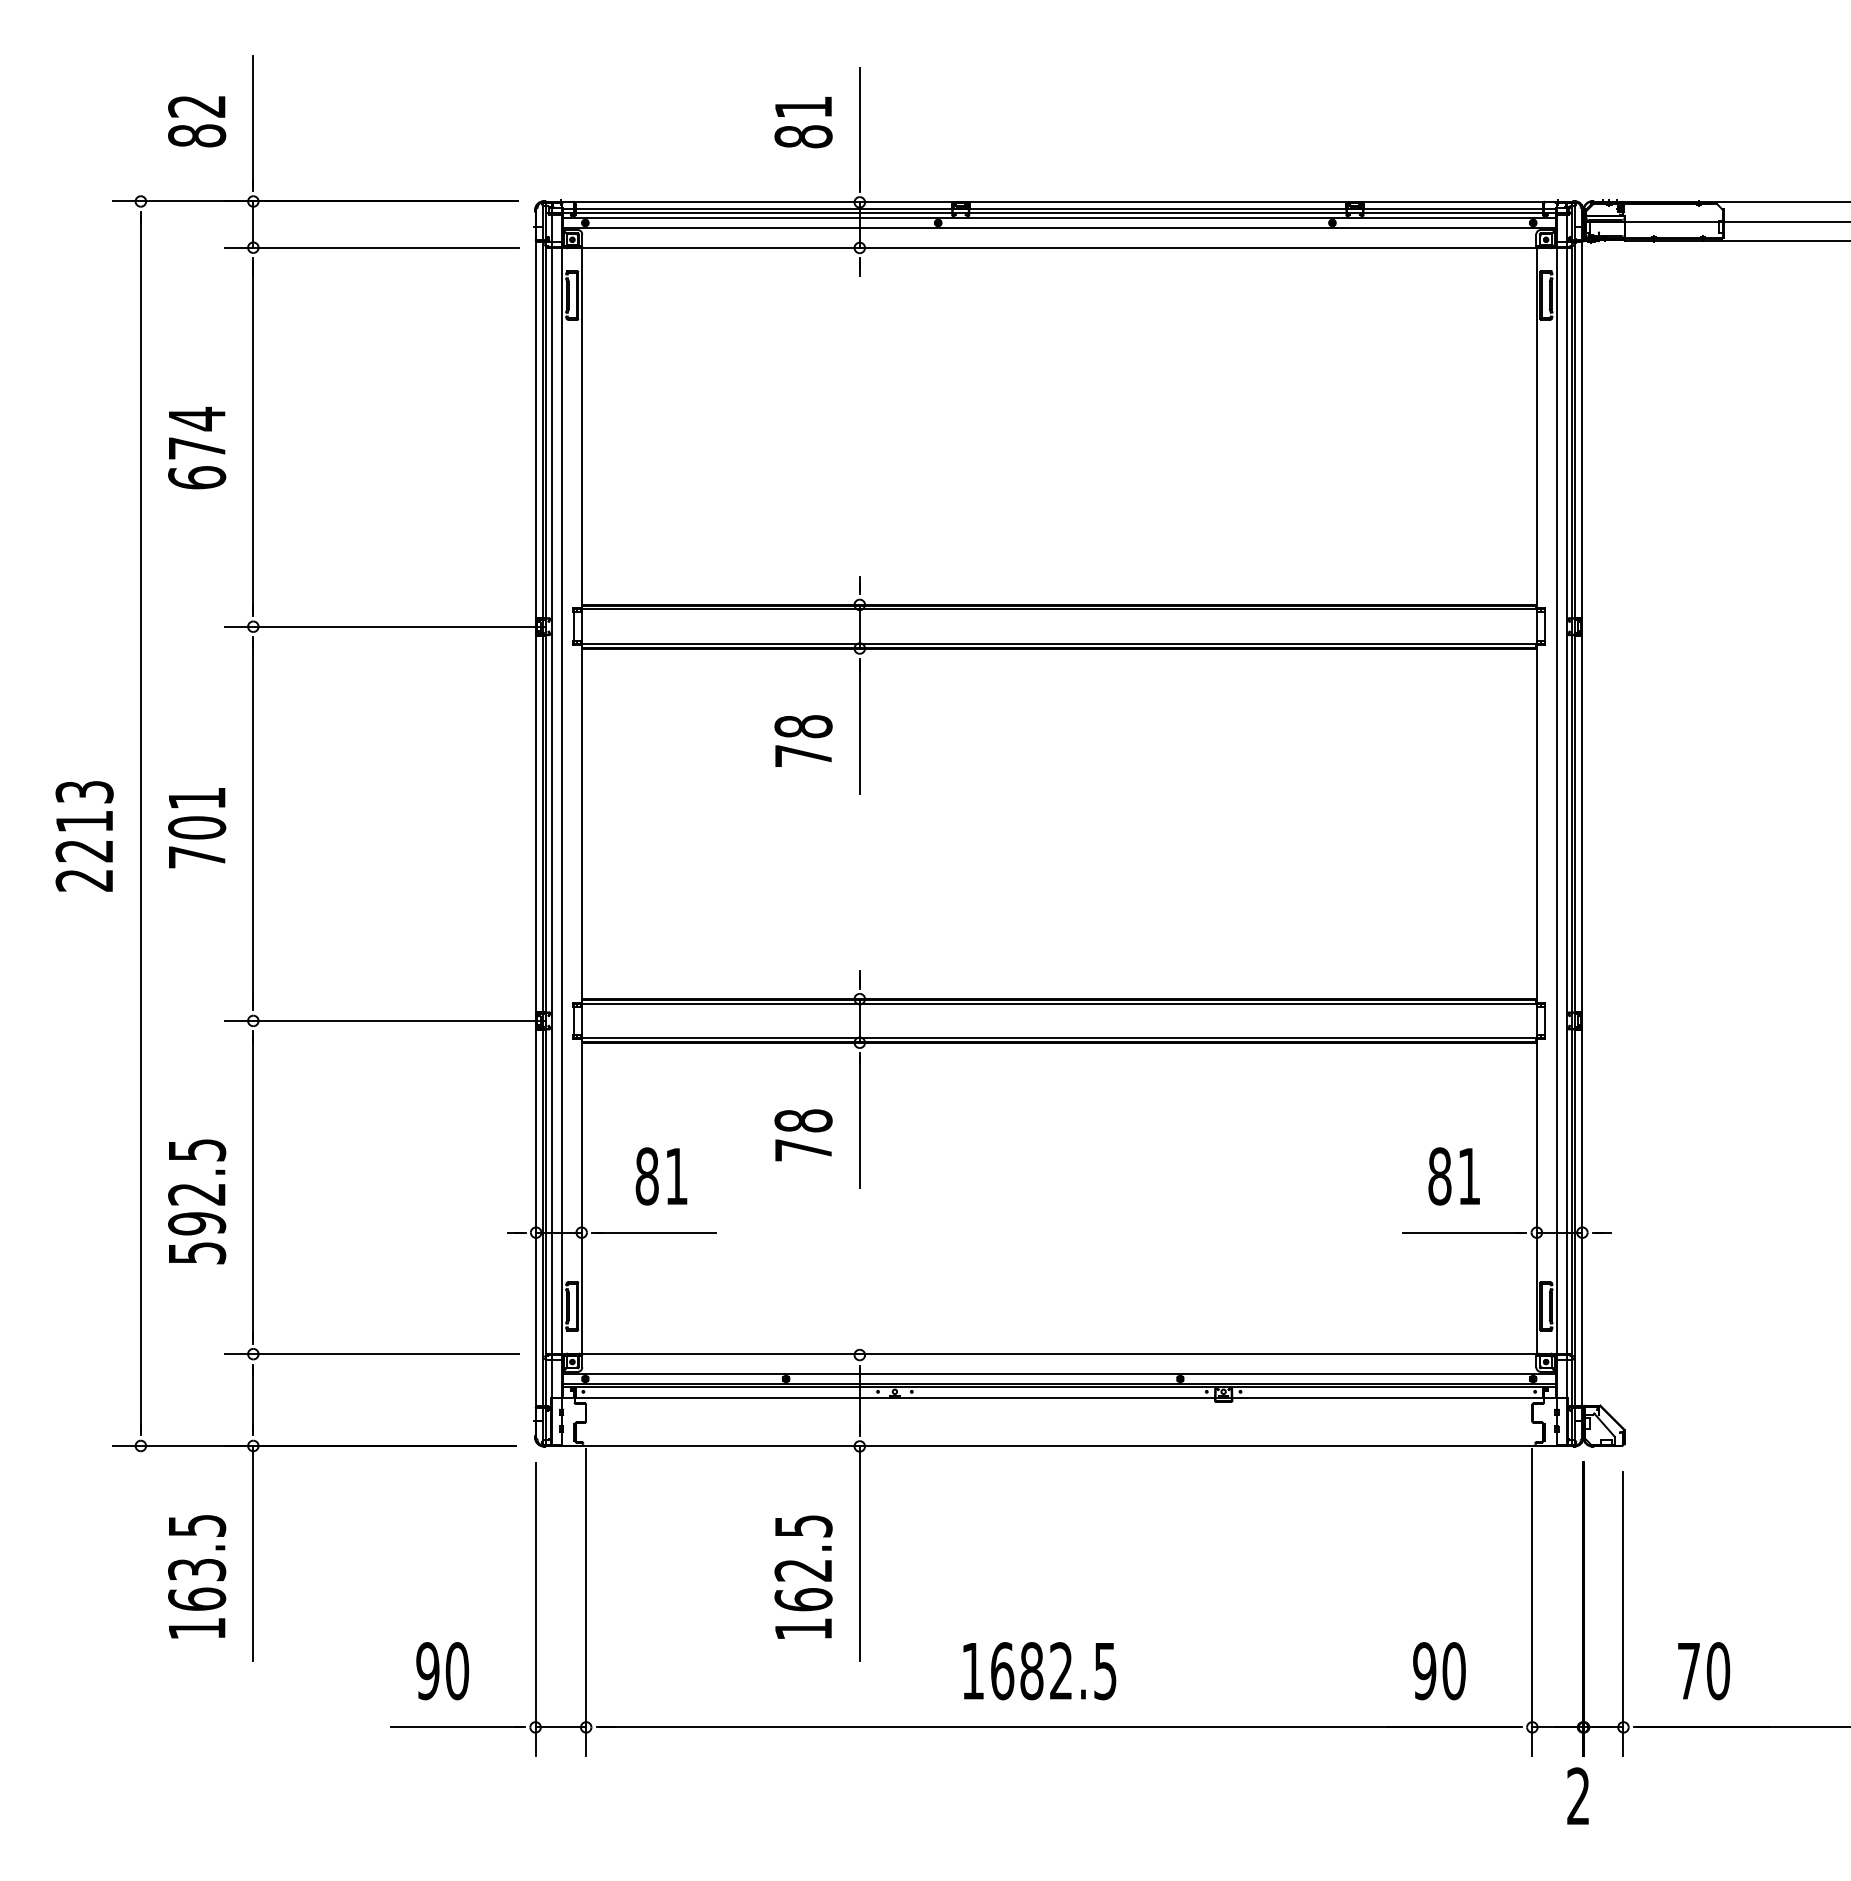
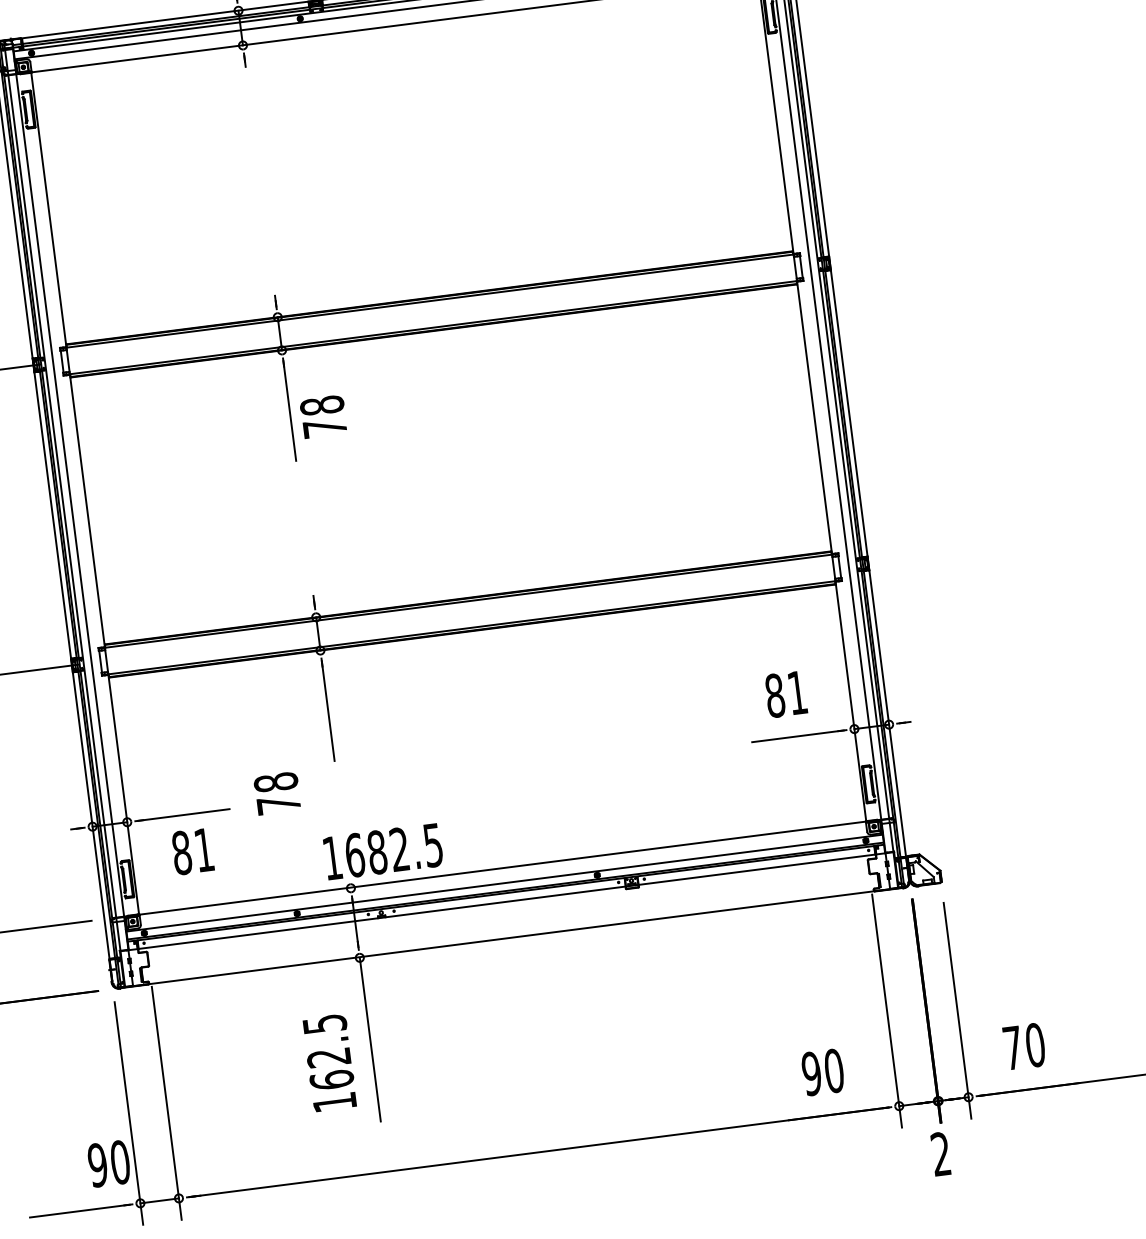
text: (803, 740) -> (323, 416), moved
text: (803, 1135) -> (277, 793), moved
text: (661, 1176) -> (192, 851), moved
text: (442, 1671) -> (109, 1164), moved
text: (1039, 1671) -> (383, 852), moved

